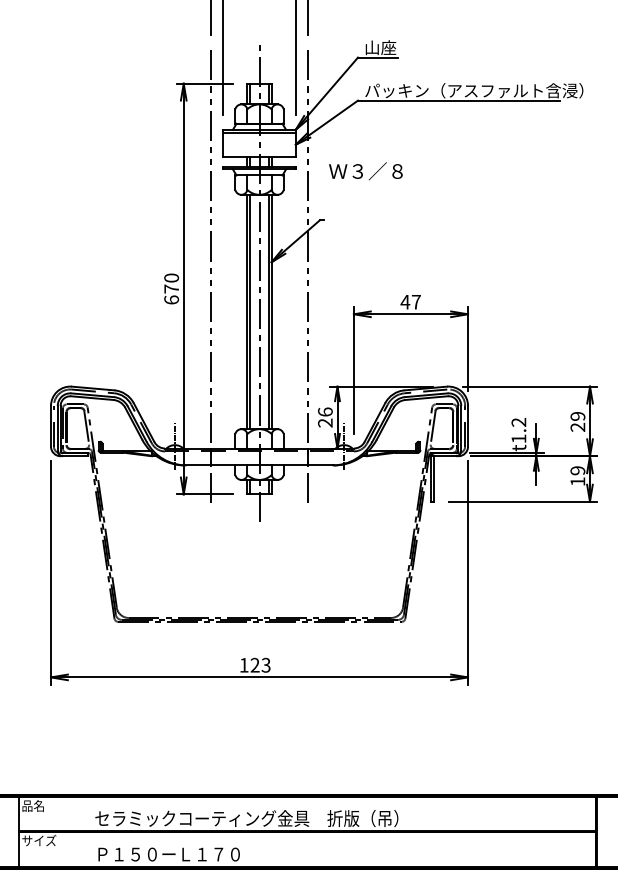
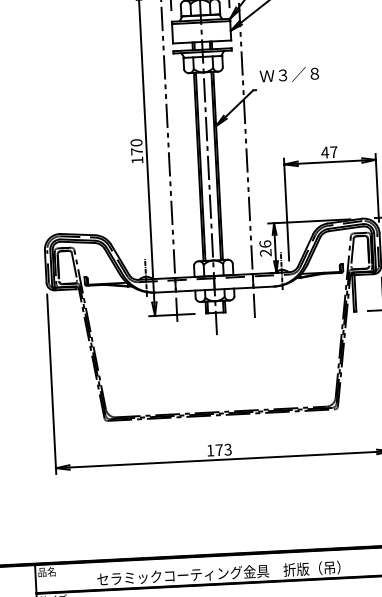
text: (365, 171) -> (289, 75), moved
text: (171, 299) -> (137, 160), 670 -> 170
text: (254, 664) -> (218, 449), 123 -> 173

